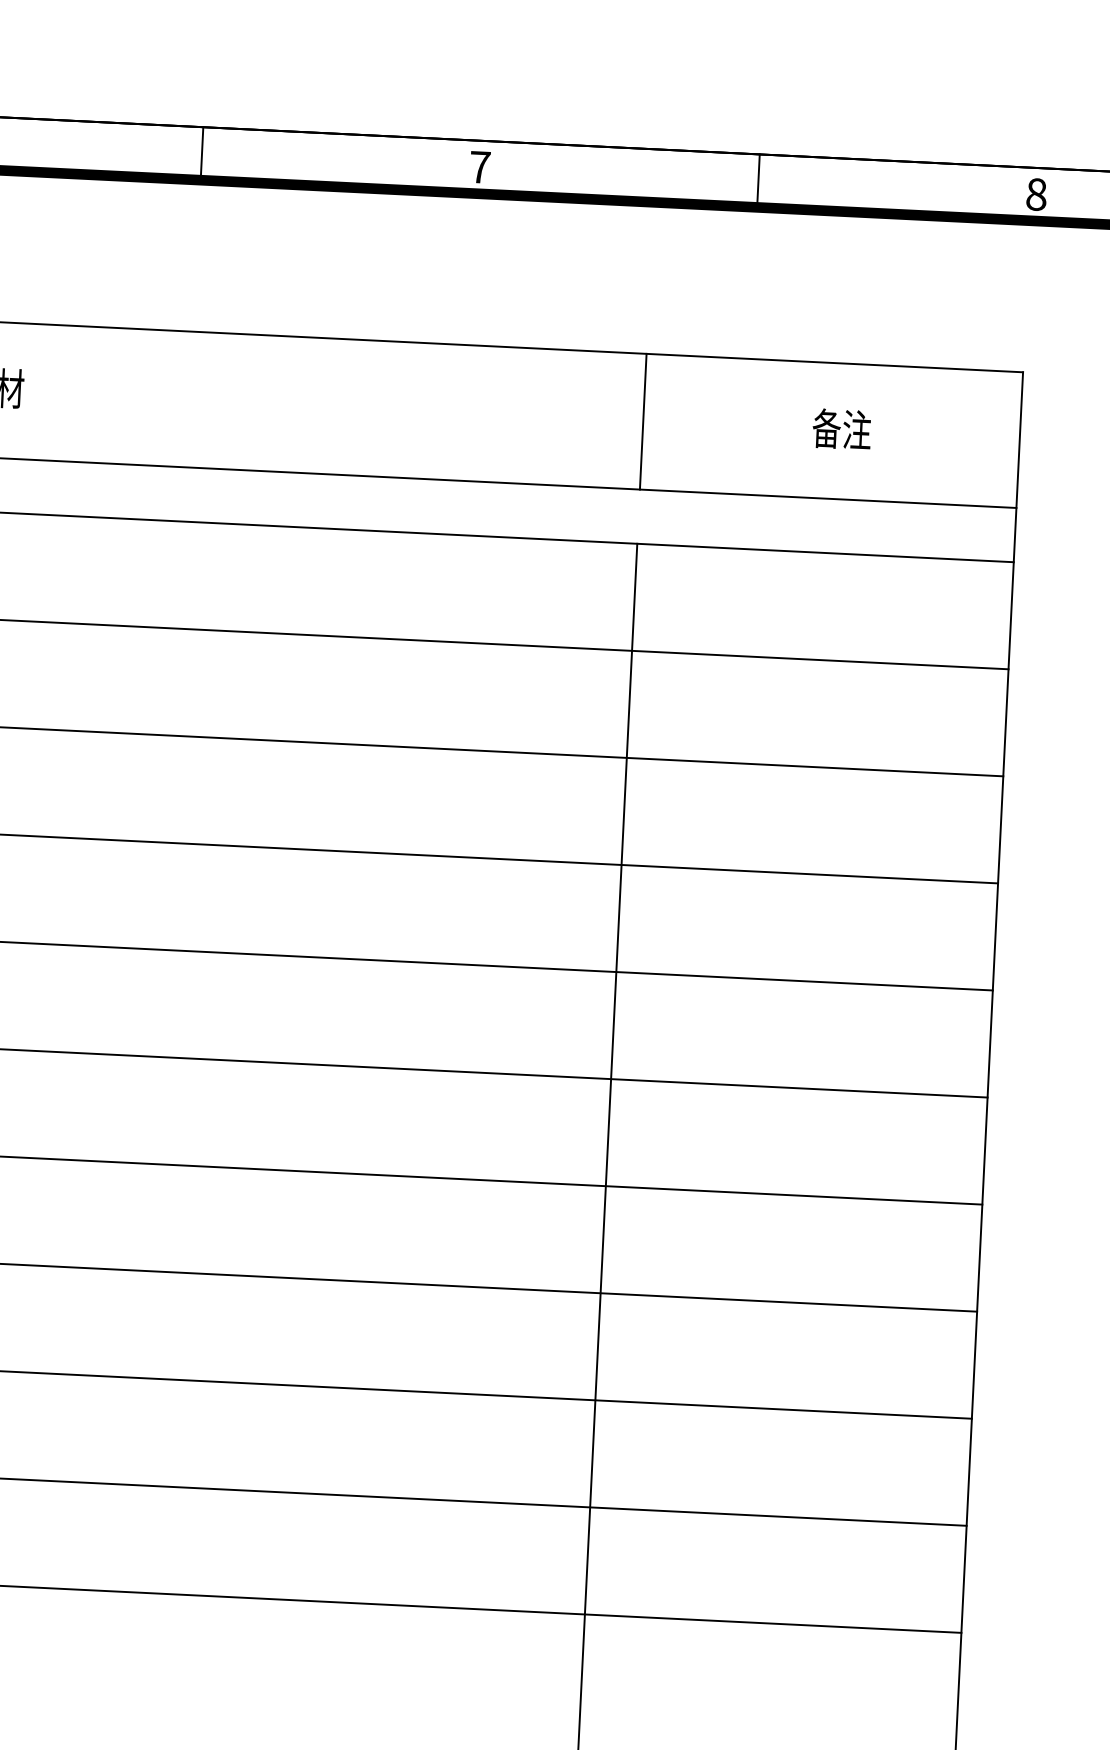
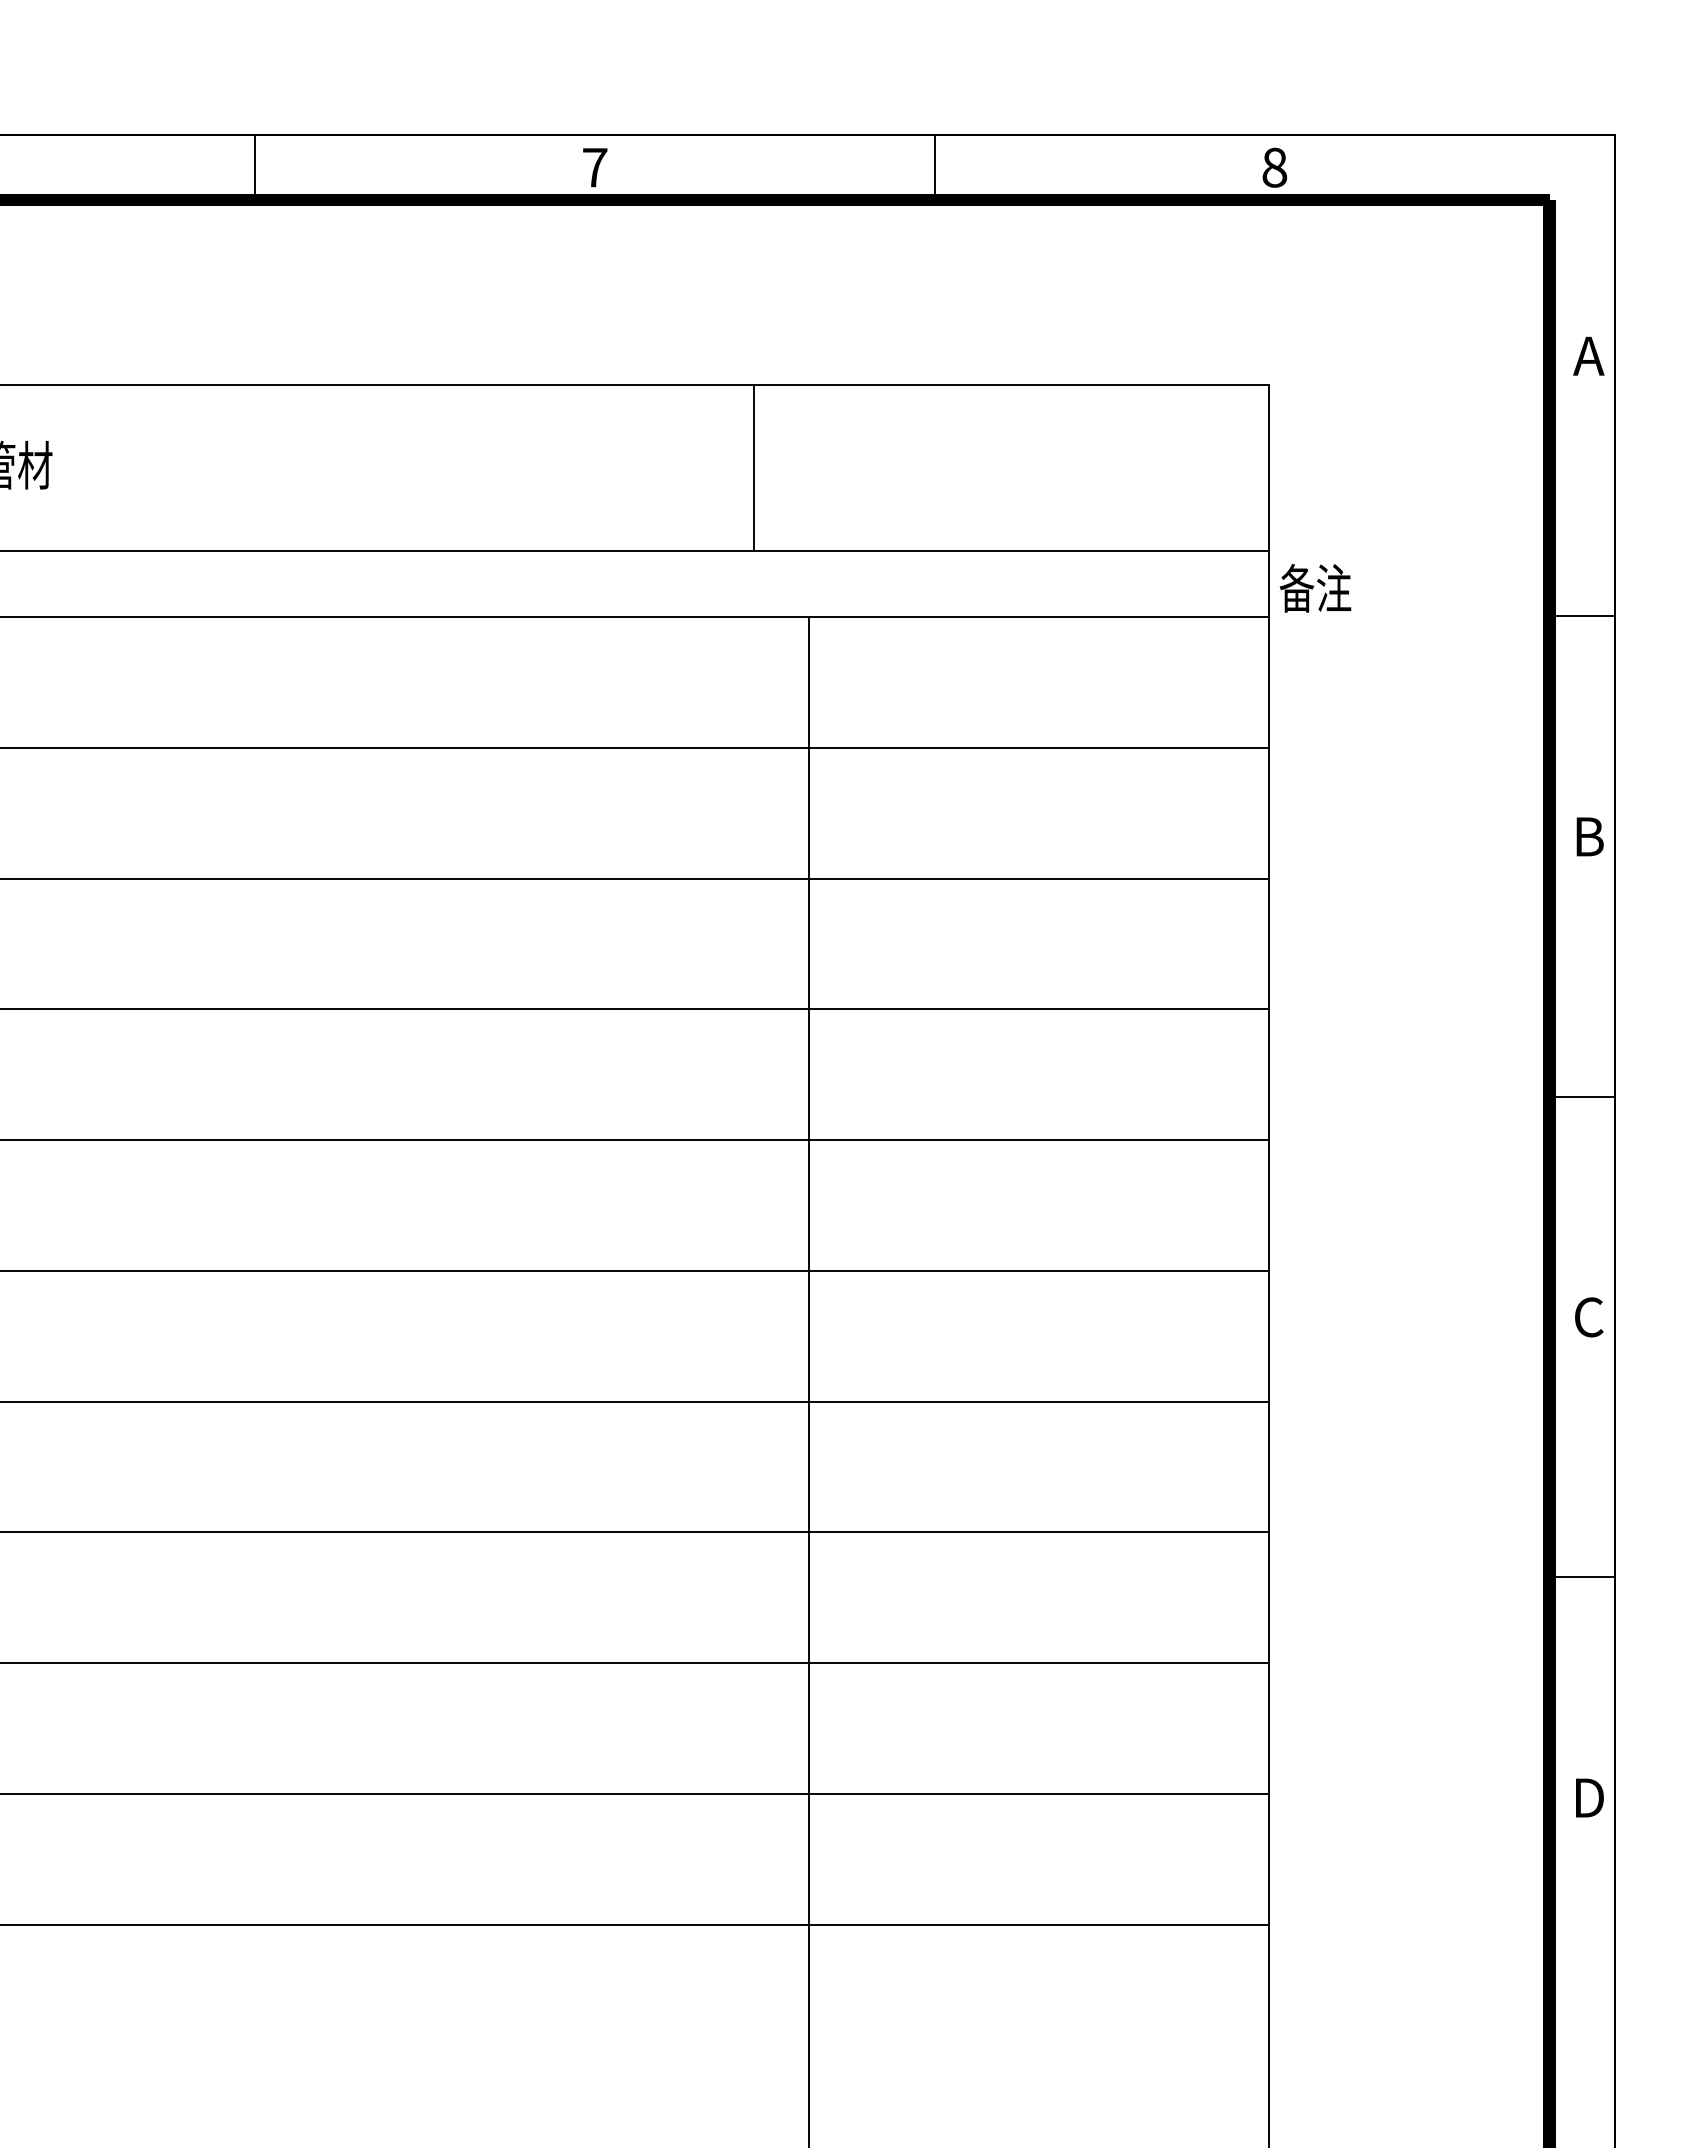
line: (642, 421) -> (753, 467), moved
text: (841, 429) -> (1315, 588), moved

